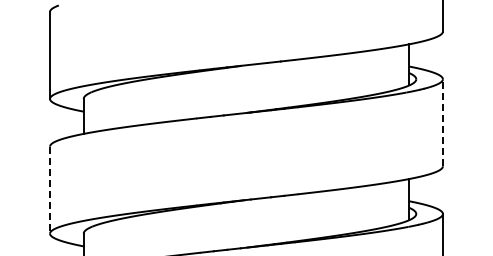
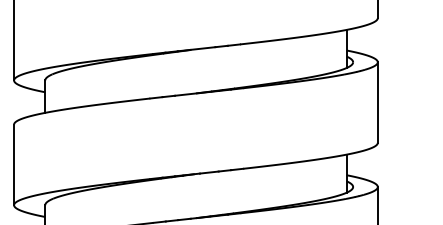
line: (442, 122) -> (377, 102), dashed -> solid
line: (50, 190) -> (14, 165), dashed -> solid

